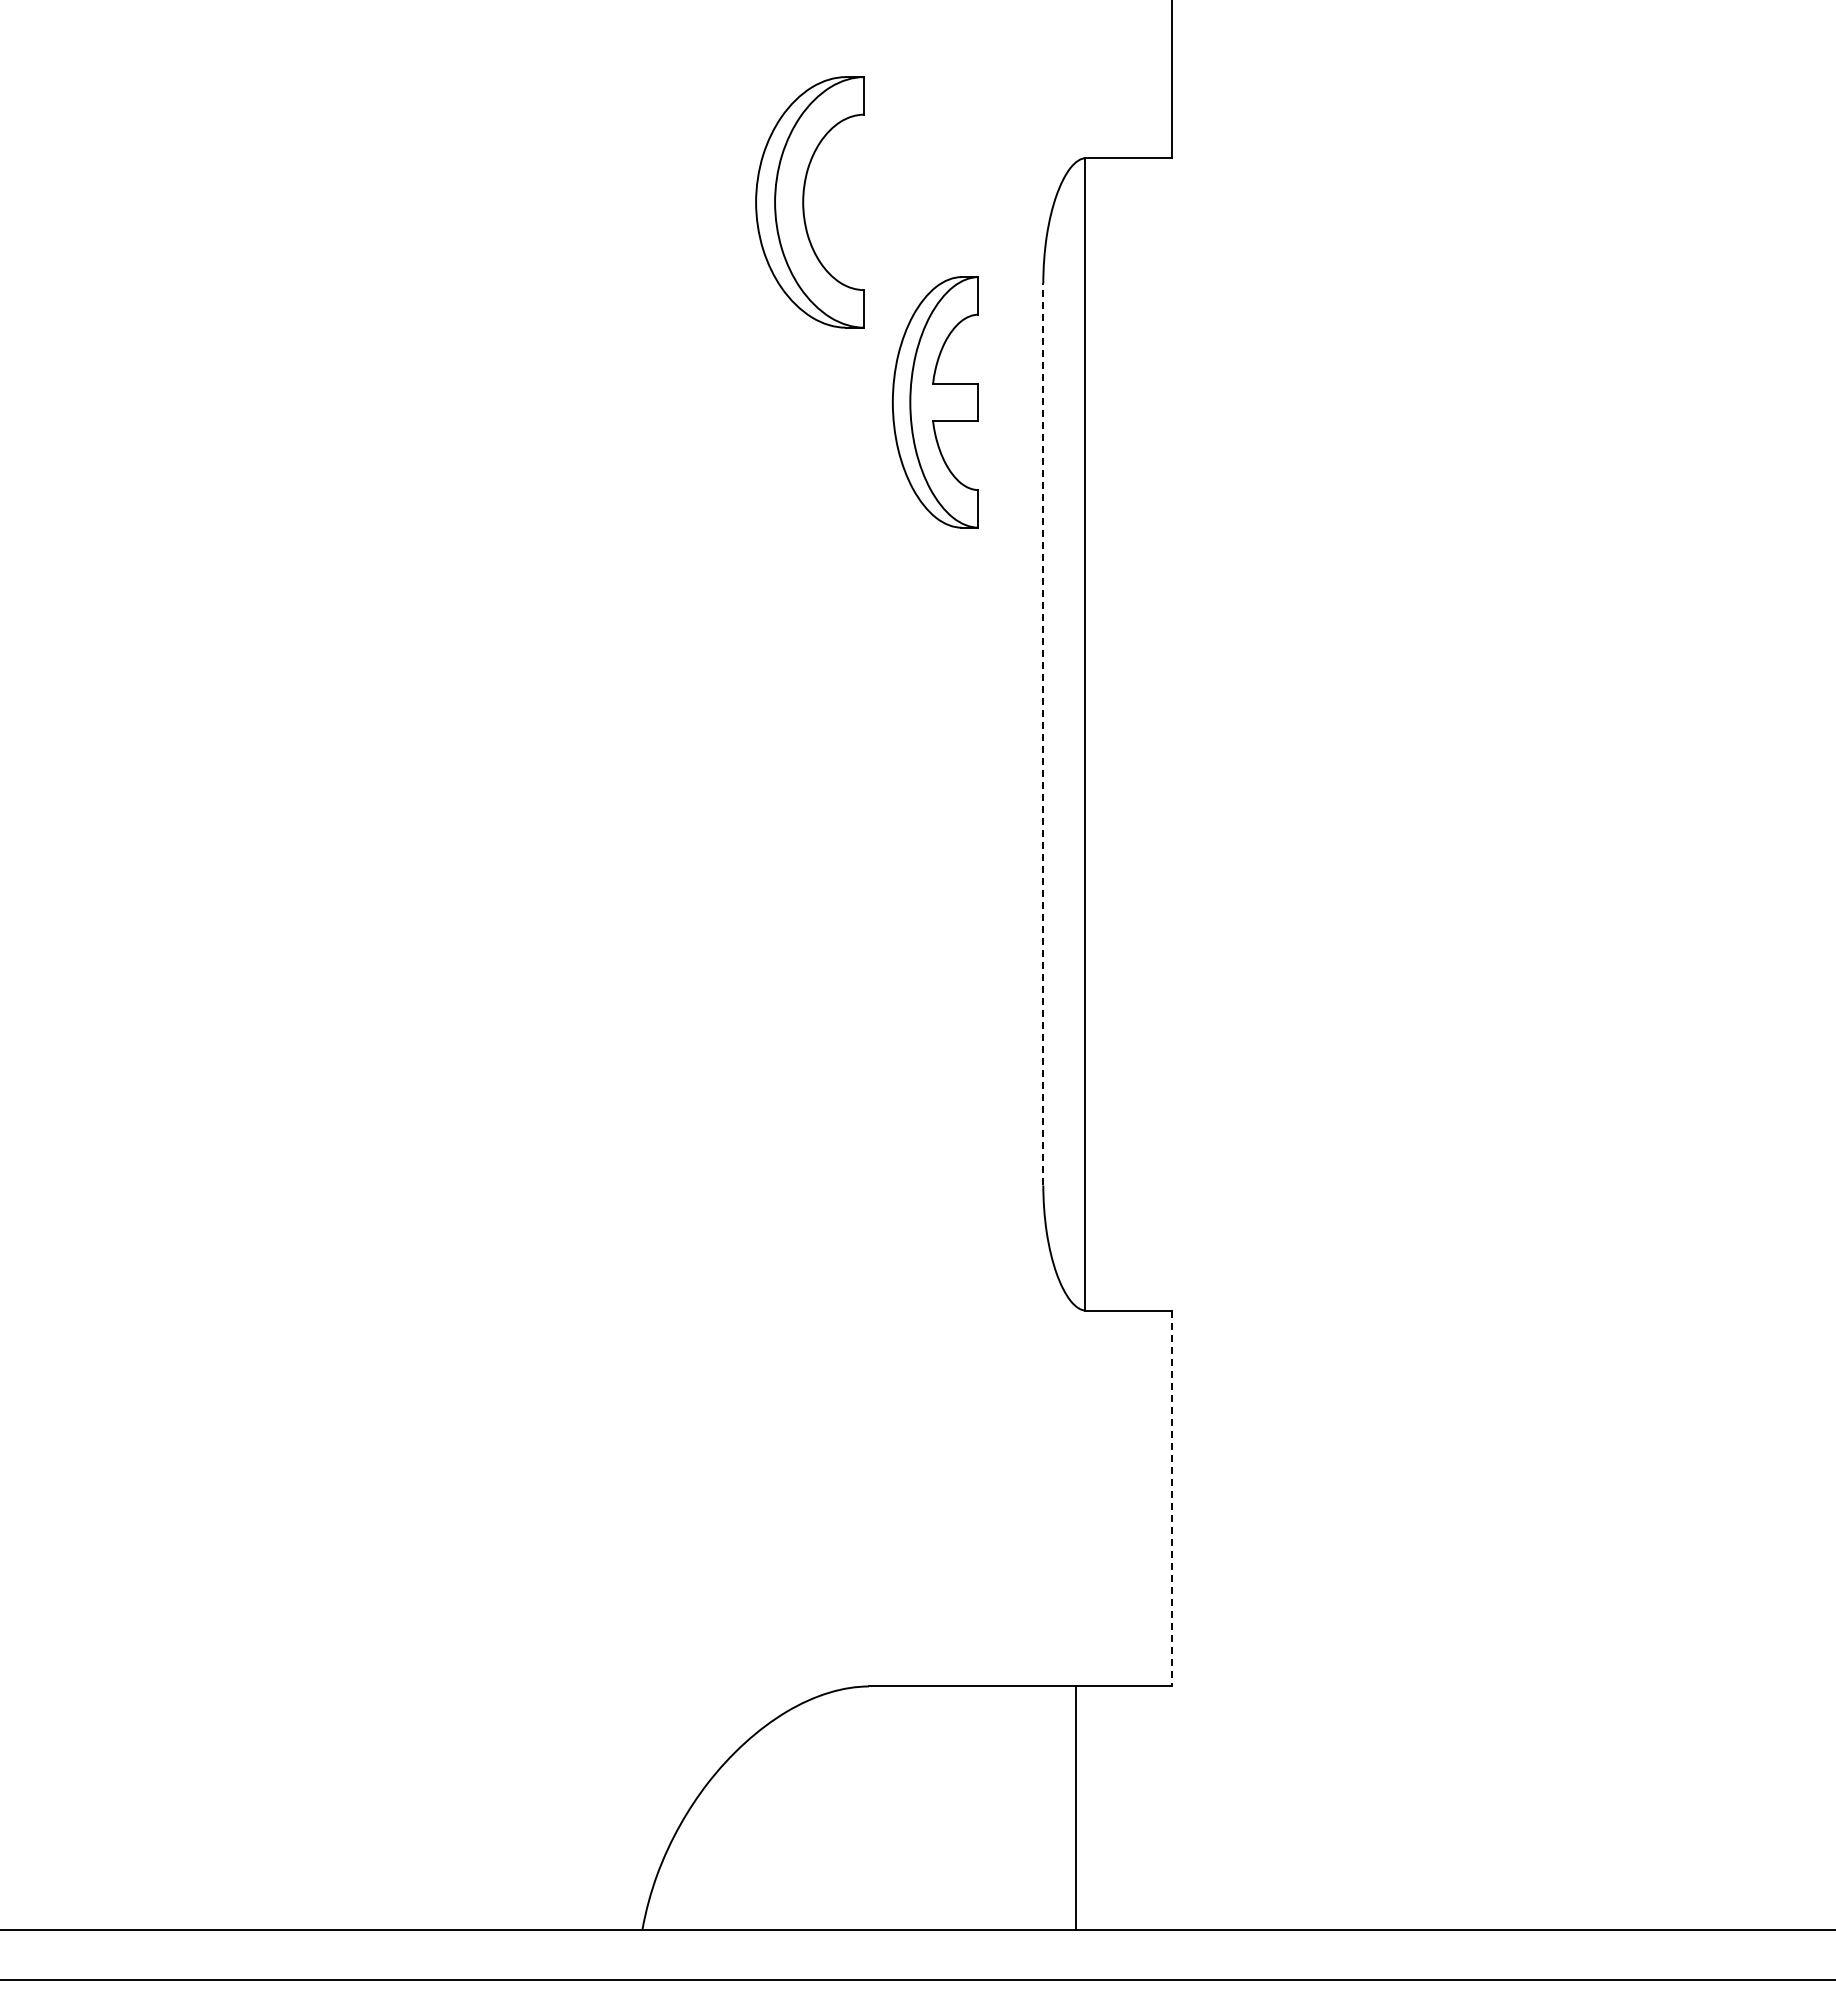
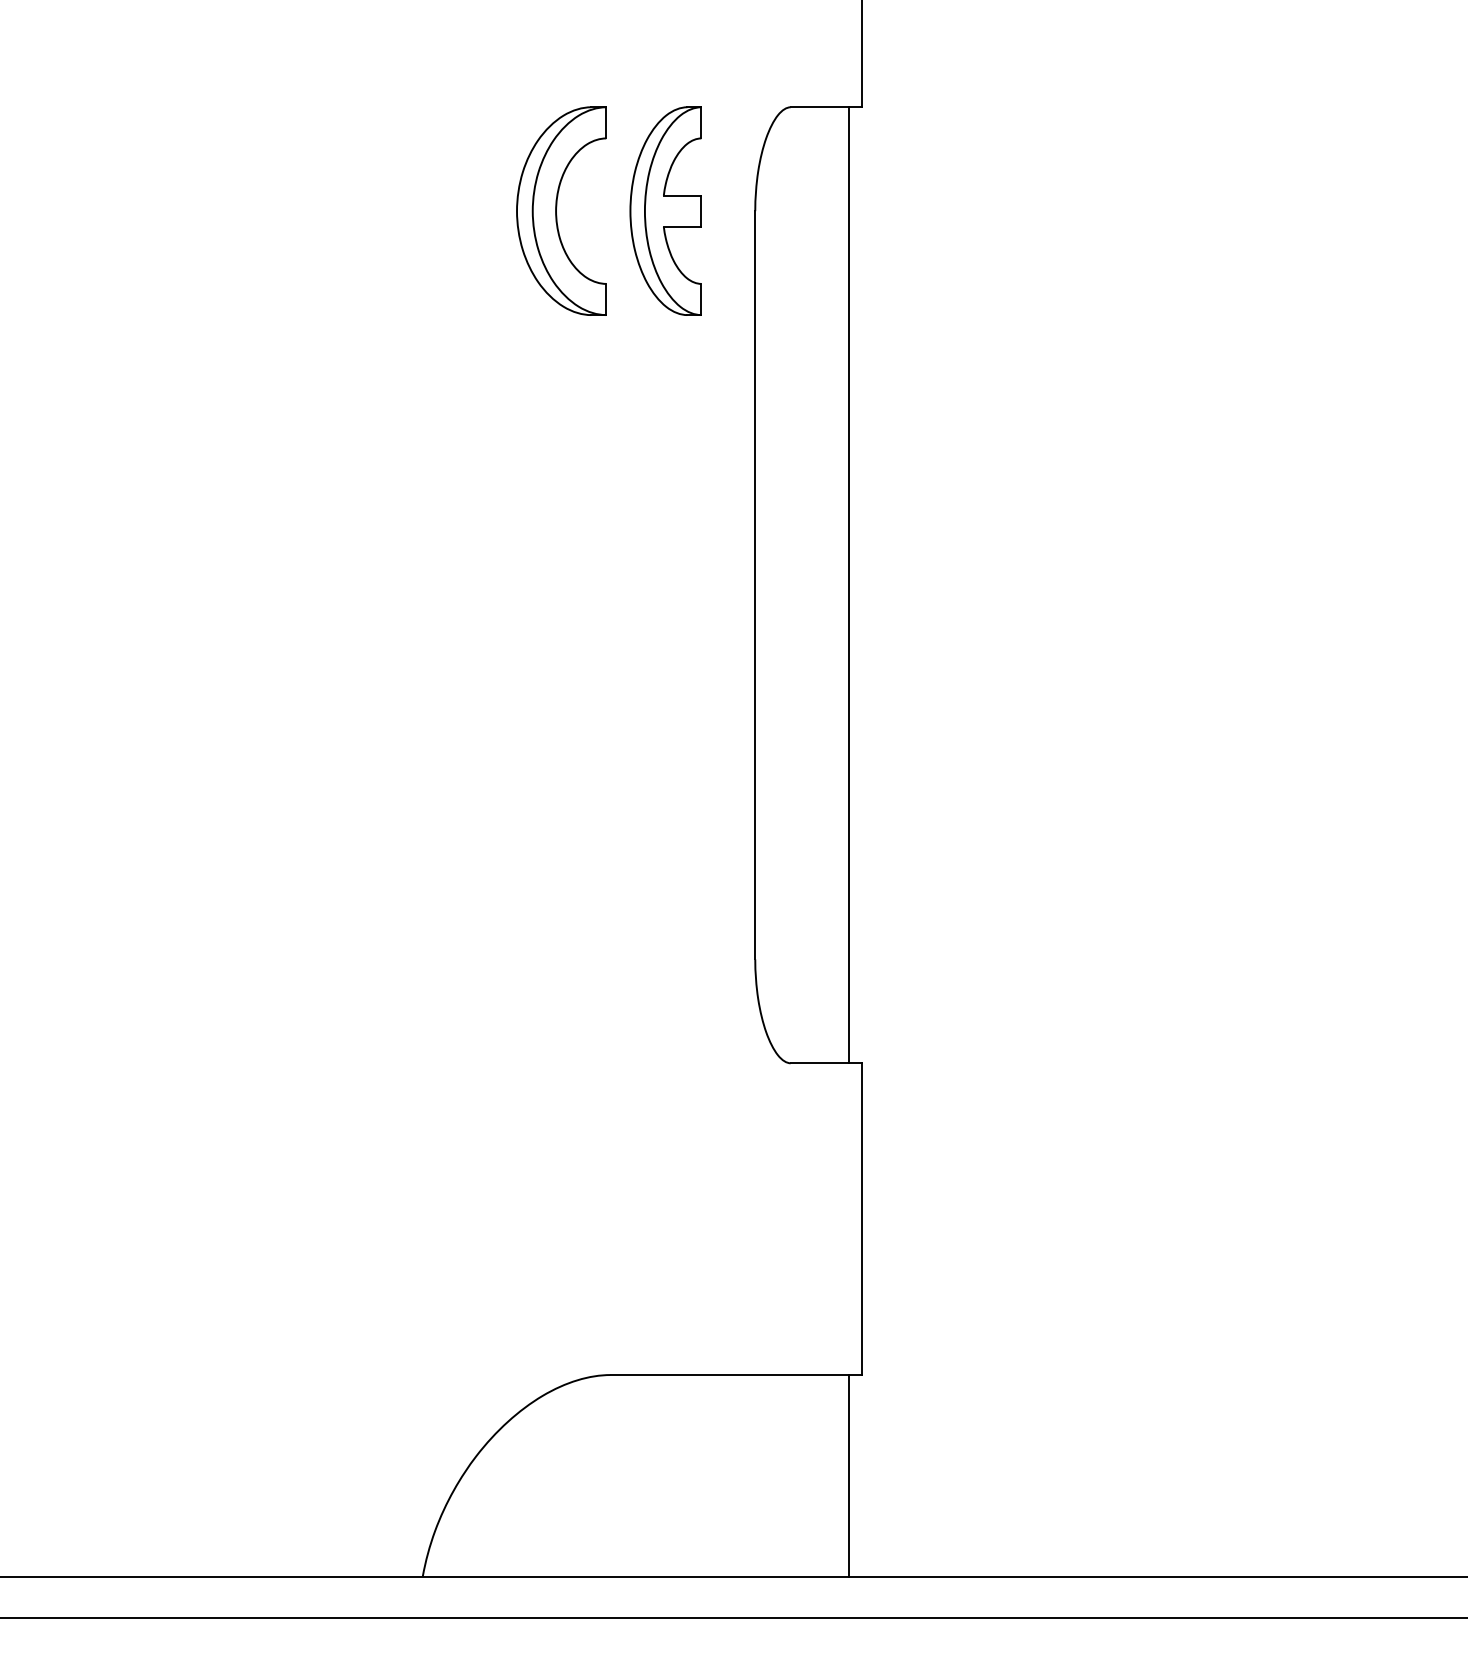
part: (809, 202) -> (561, 211), moved
part: (935, 402) -> (665, 211), moved
line: (1043, 734) -> (755, 585), dashed -> solid
line: (1084, 734) -> (849, 585), moved
line: (1171, 1498) -> (861, 1219), dashed -> solid
line: (1075, 1807) -> (849, 1475), moved

